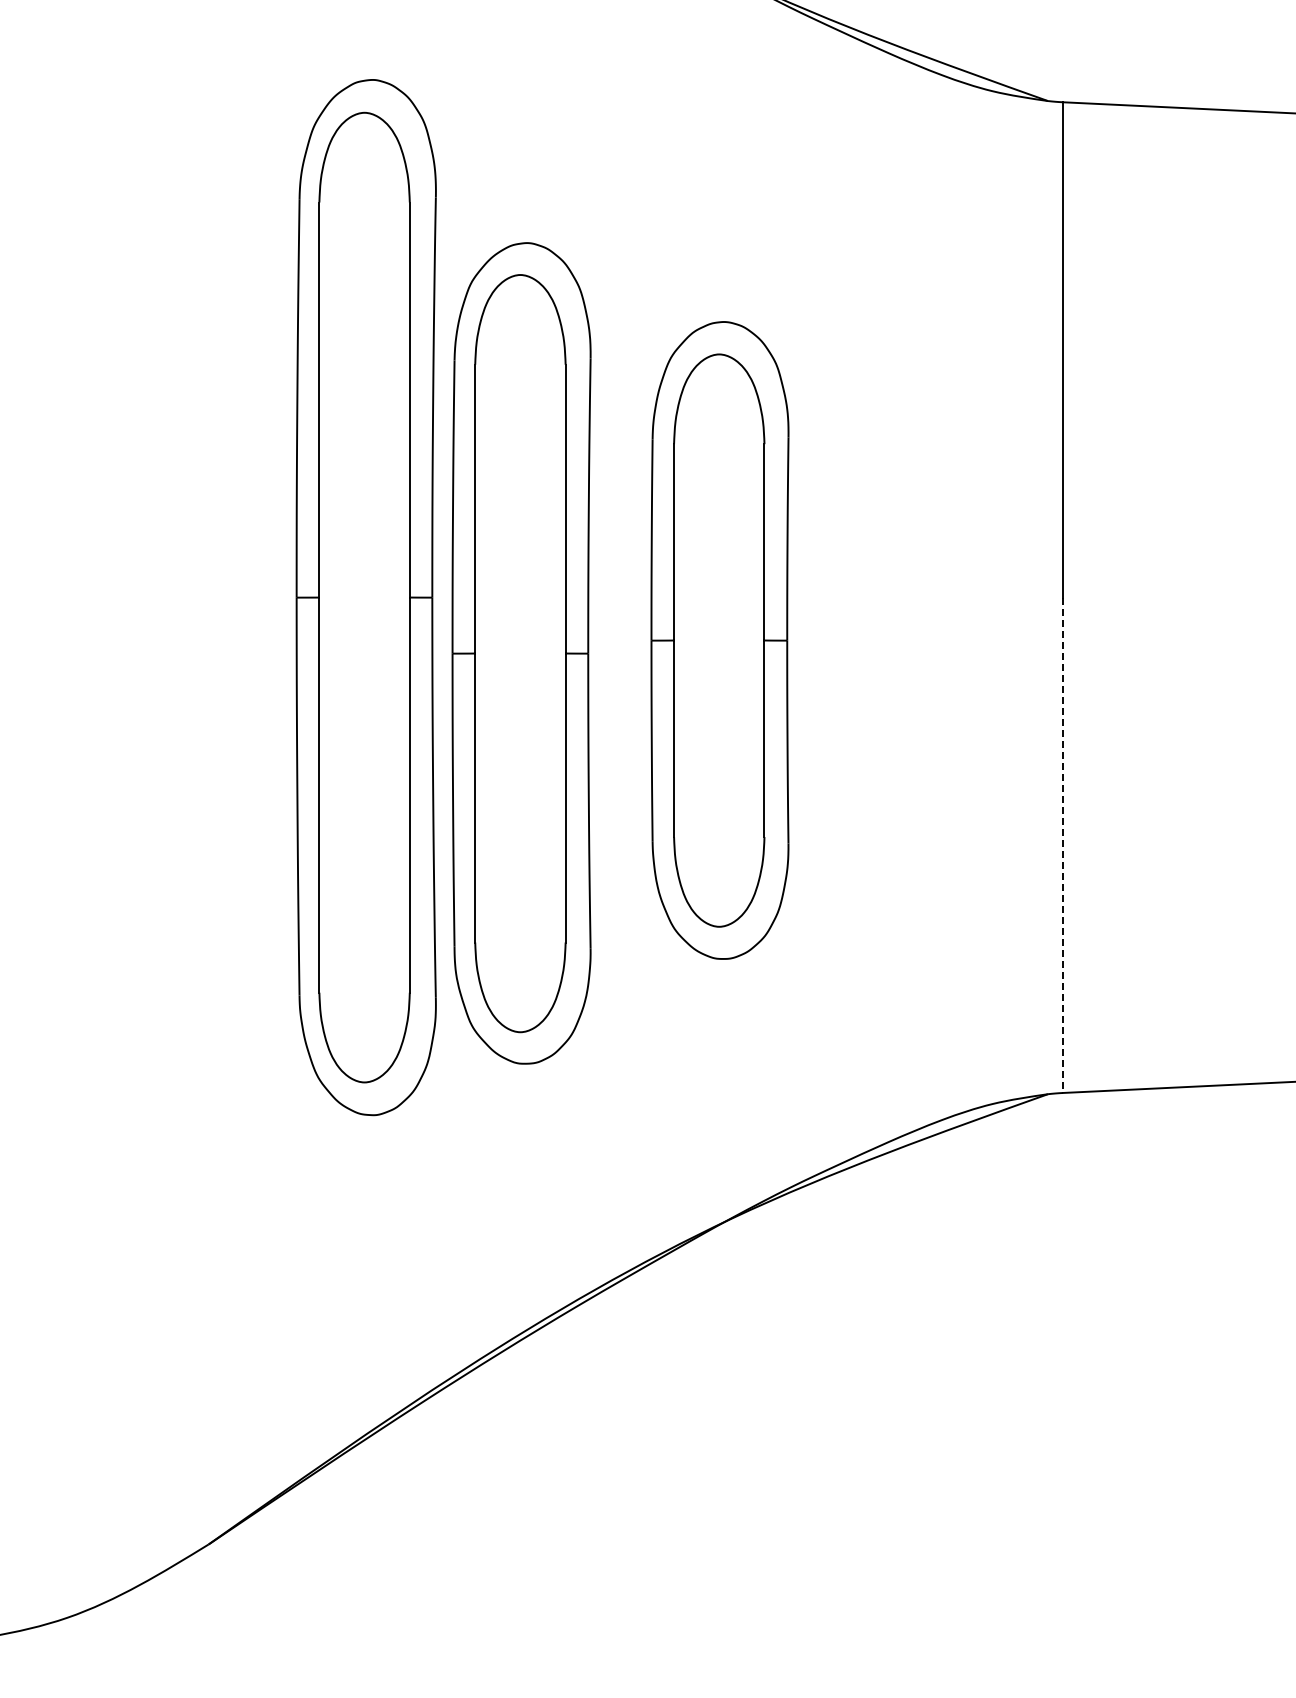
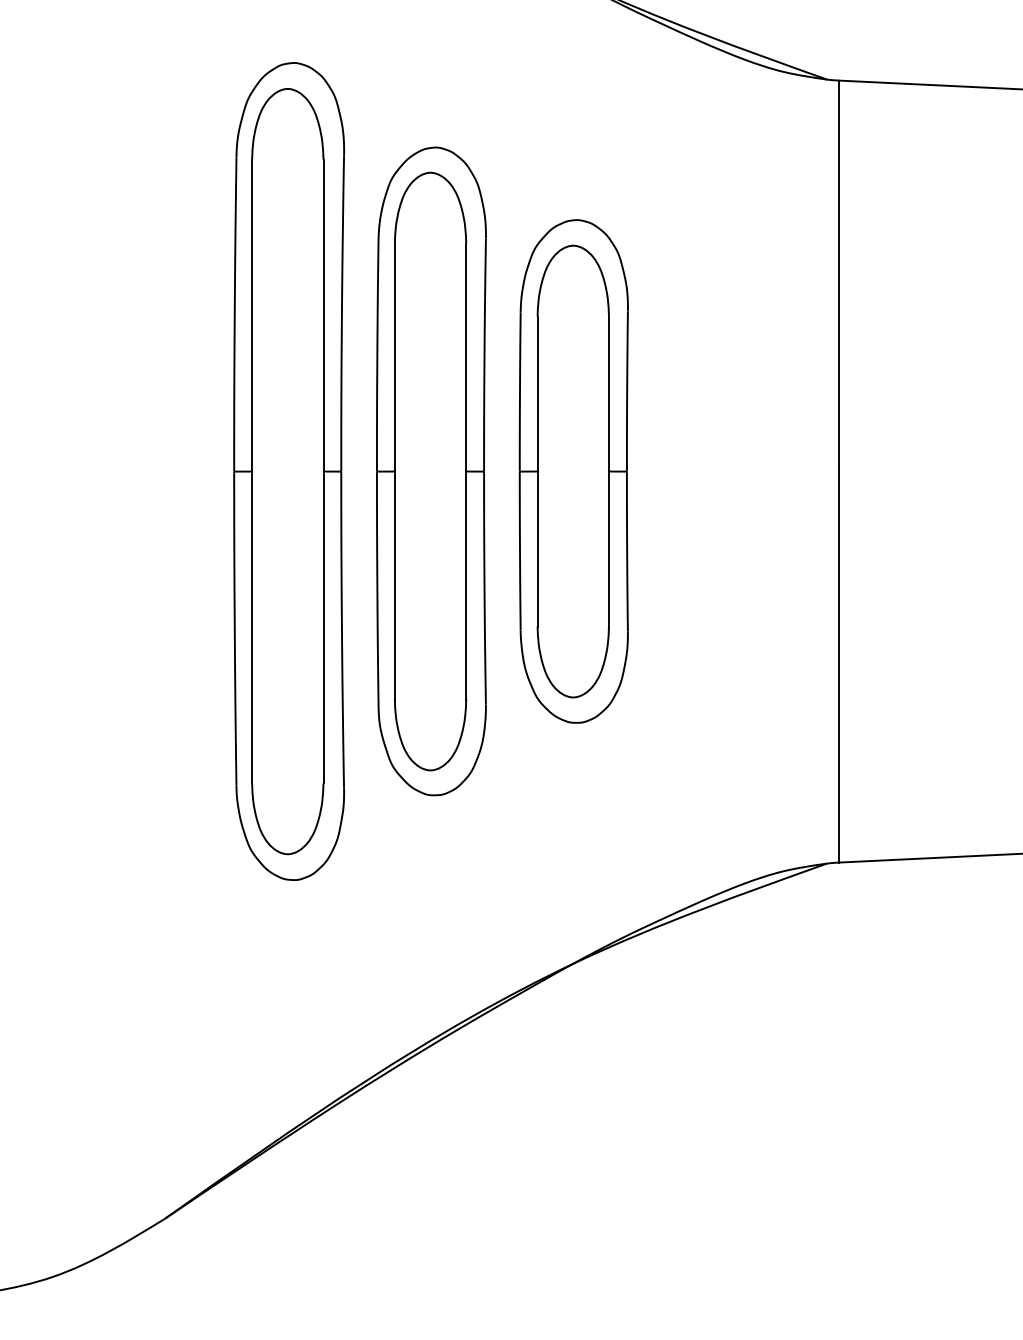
part: (719, 640) -> (573, 471), moved
part: (521, 653) -> (431, 471), moved
line: (1062, 845) -> (838, 667), dashed -> solid

